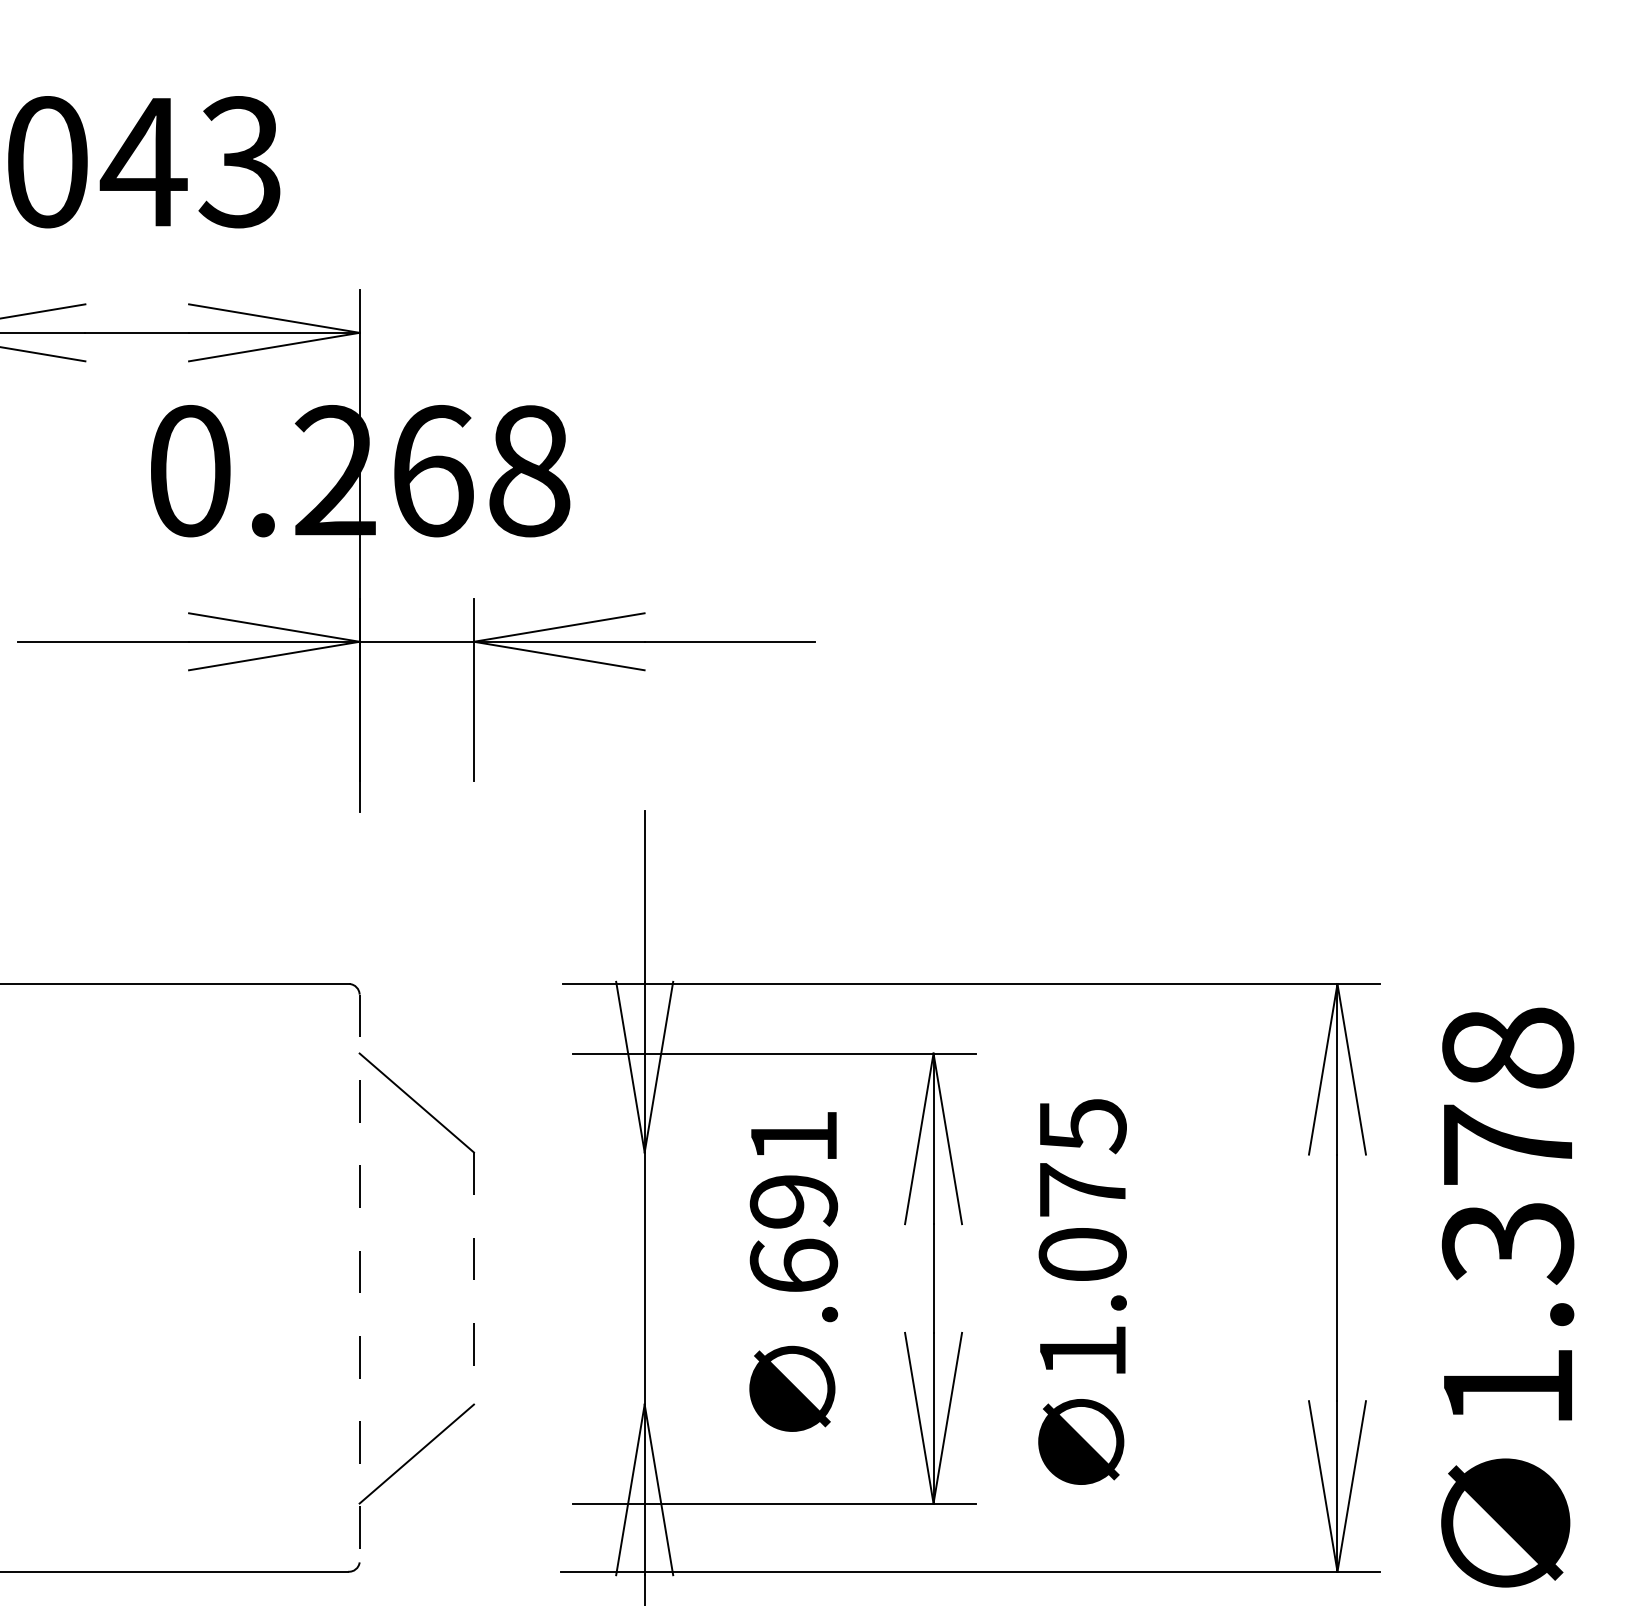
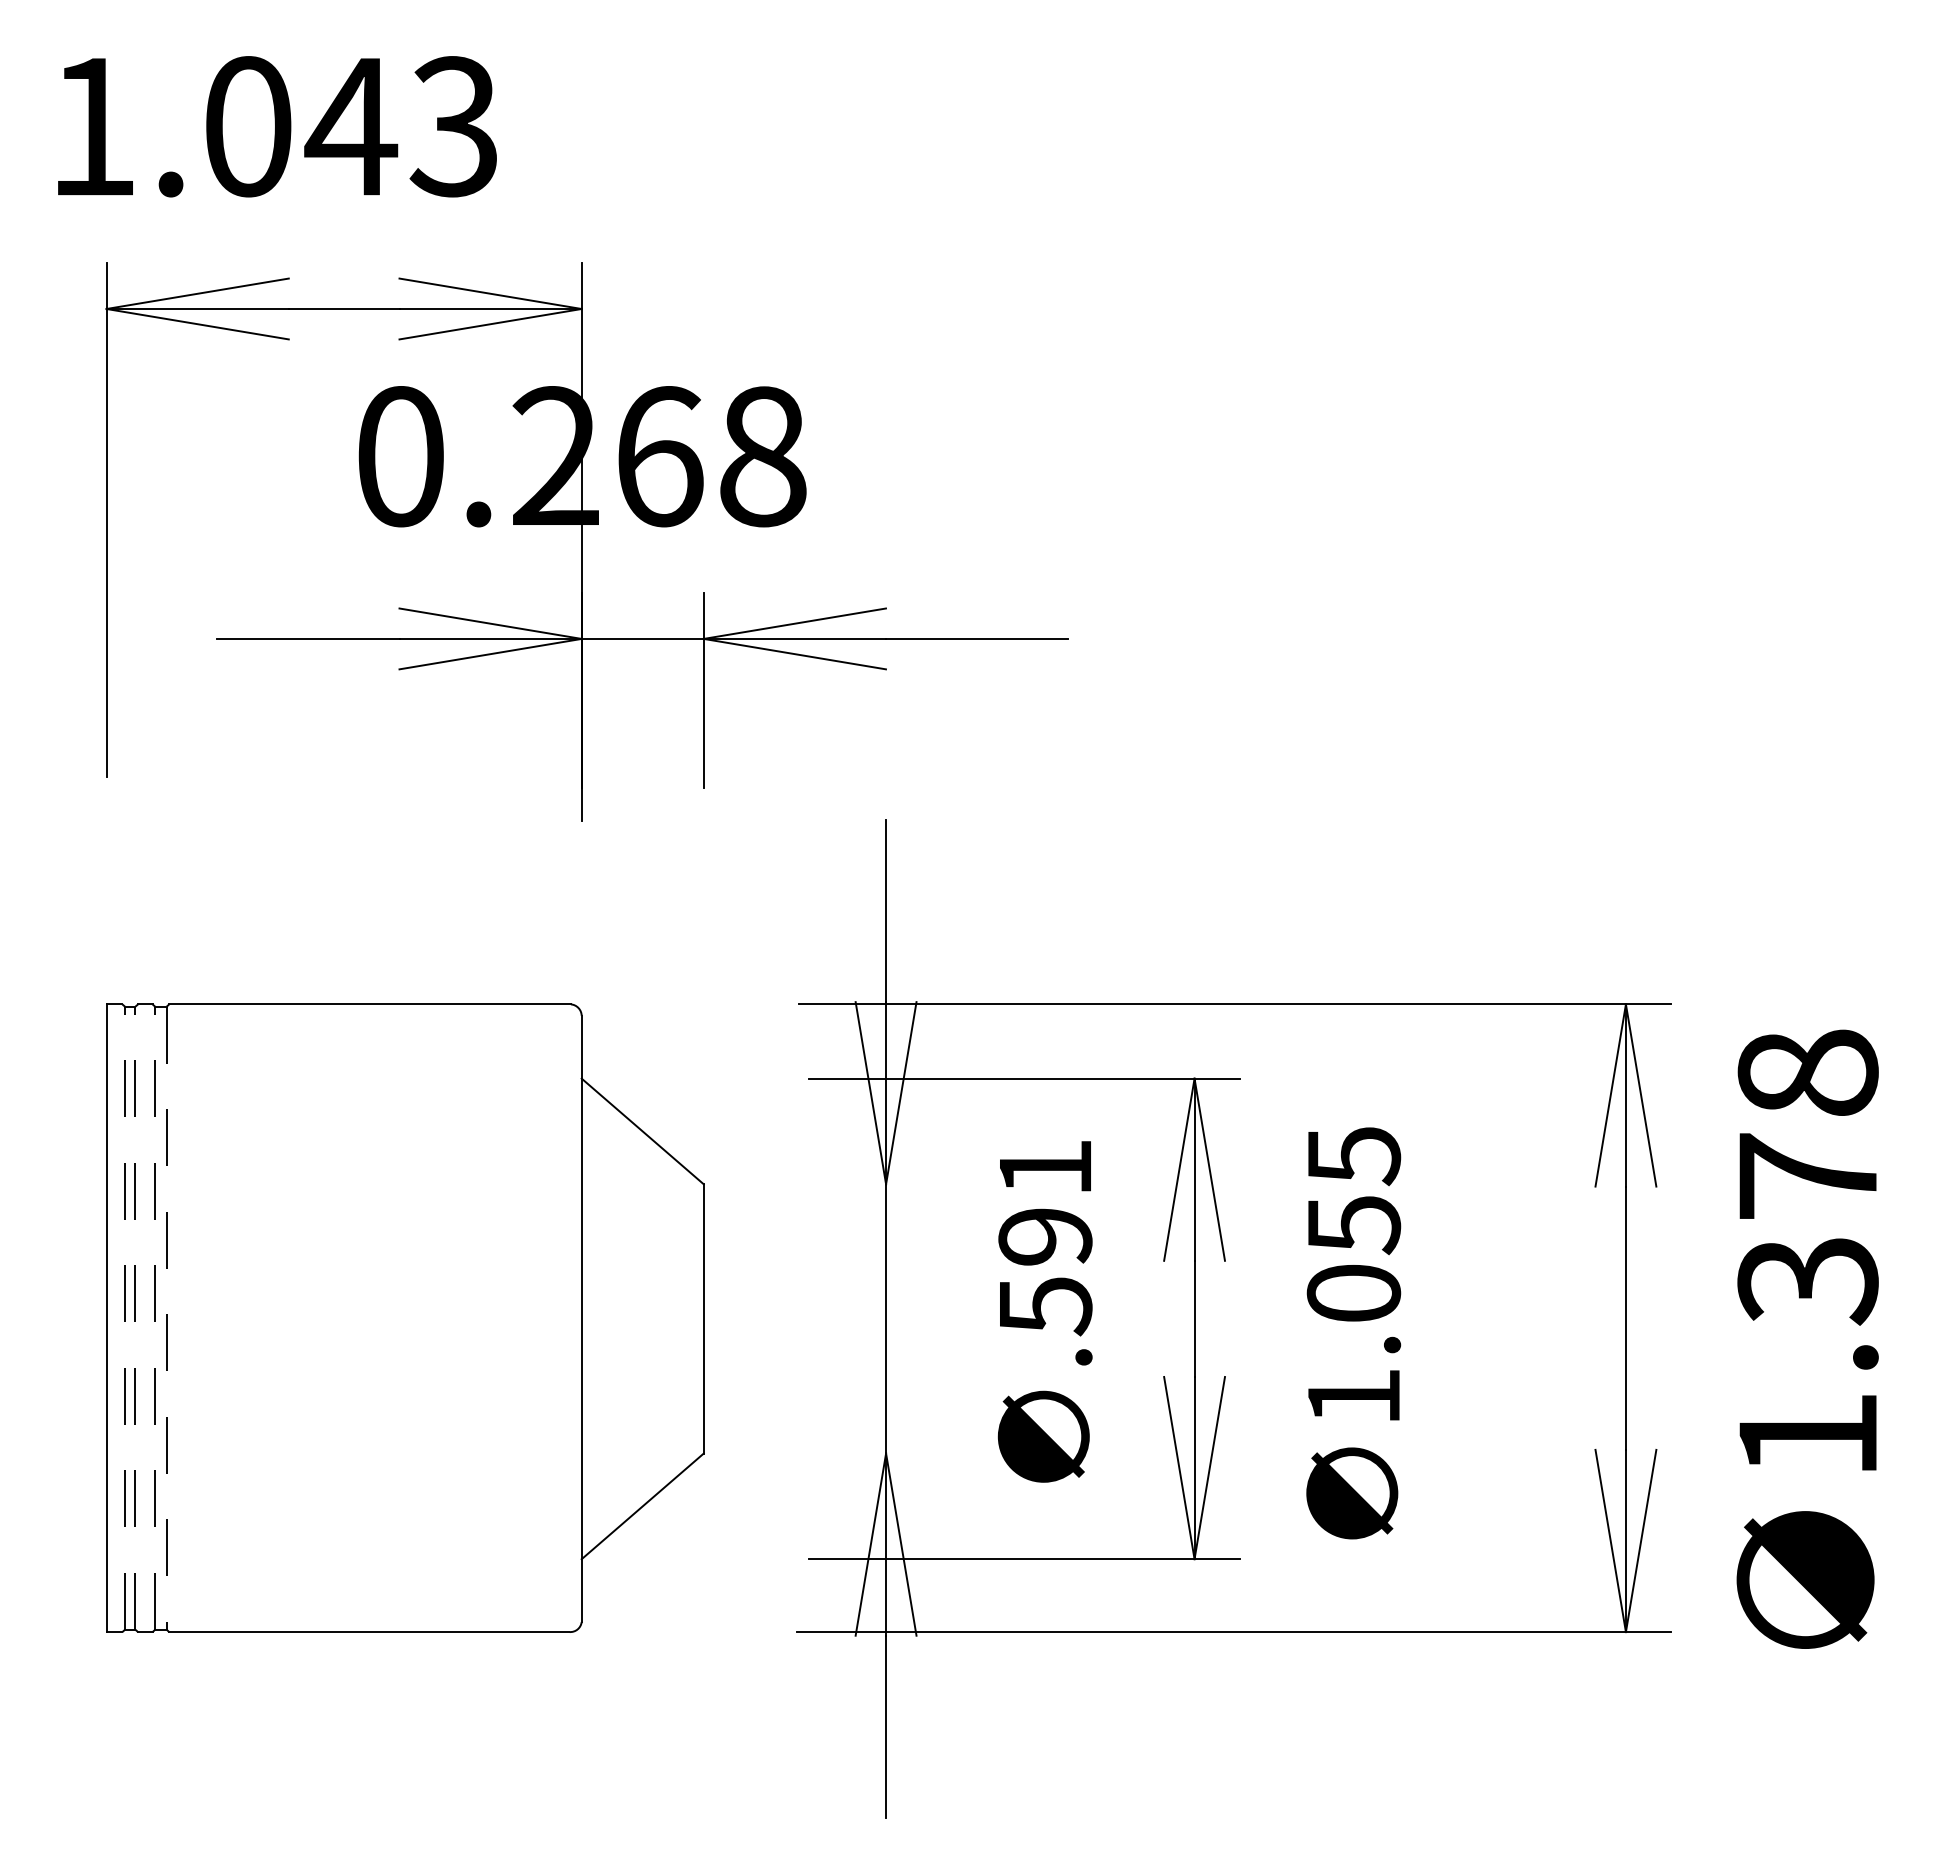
text: (1083, 1191) -> (1354, 1225), 1.075 -> 1.055
text: (793, 1266) -> (1045, 1306), .691 -> .591
line: (473, 1278) -> (703, 1318), dashed -> solid
line: (359, 1279) -> (581, 1319), dashed -> solid

